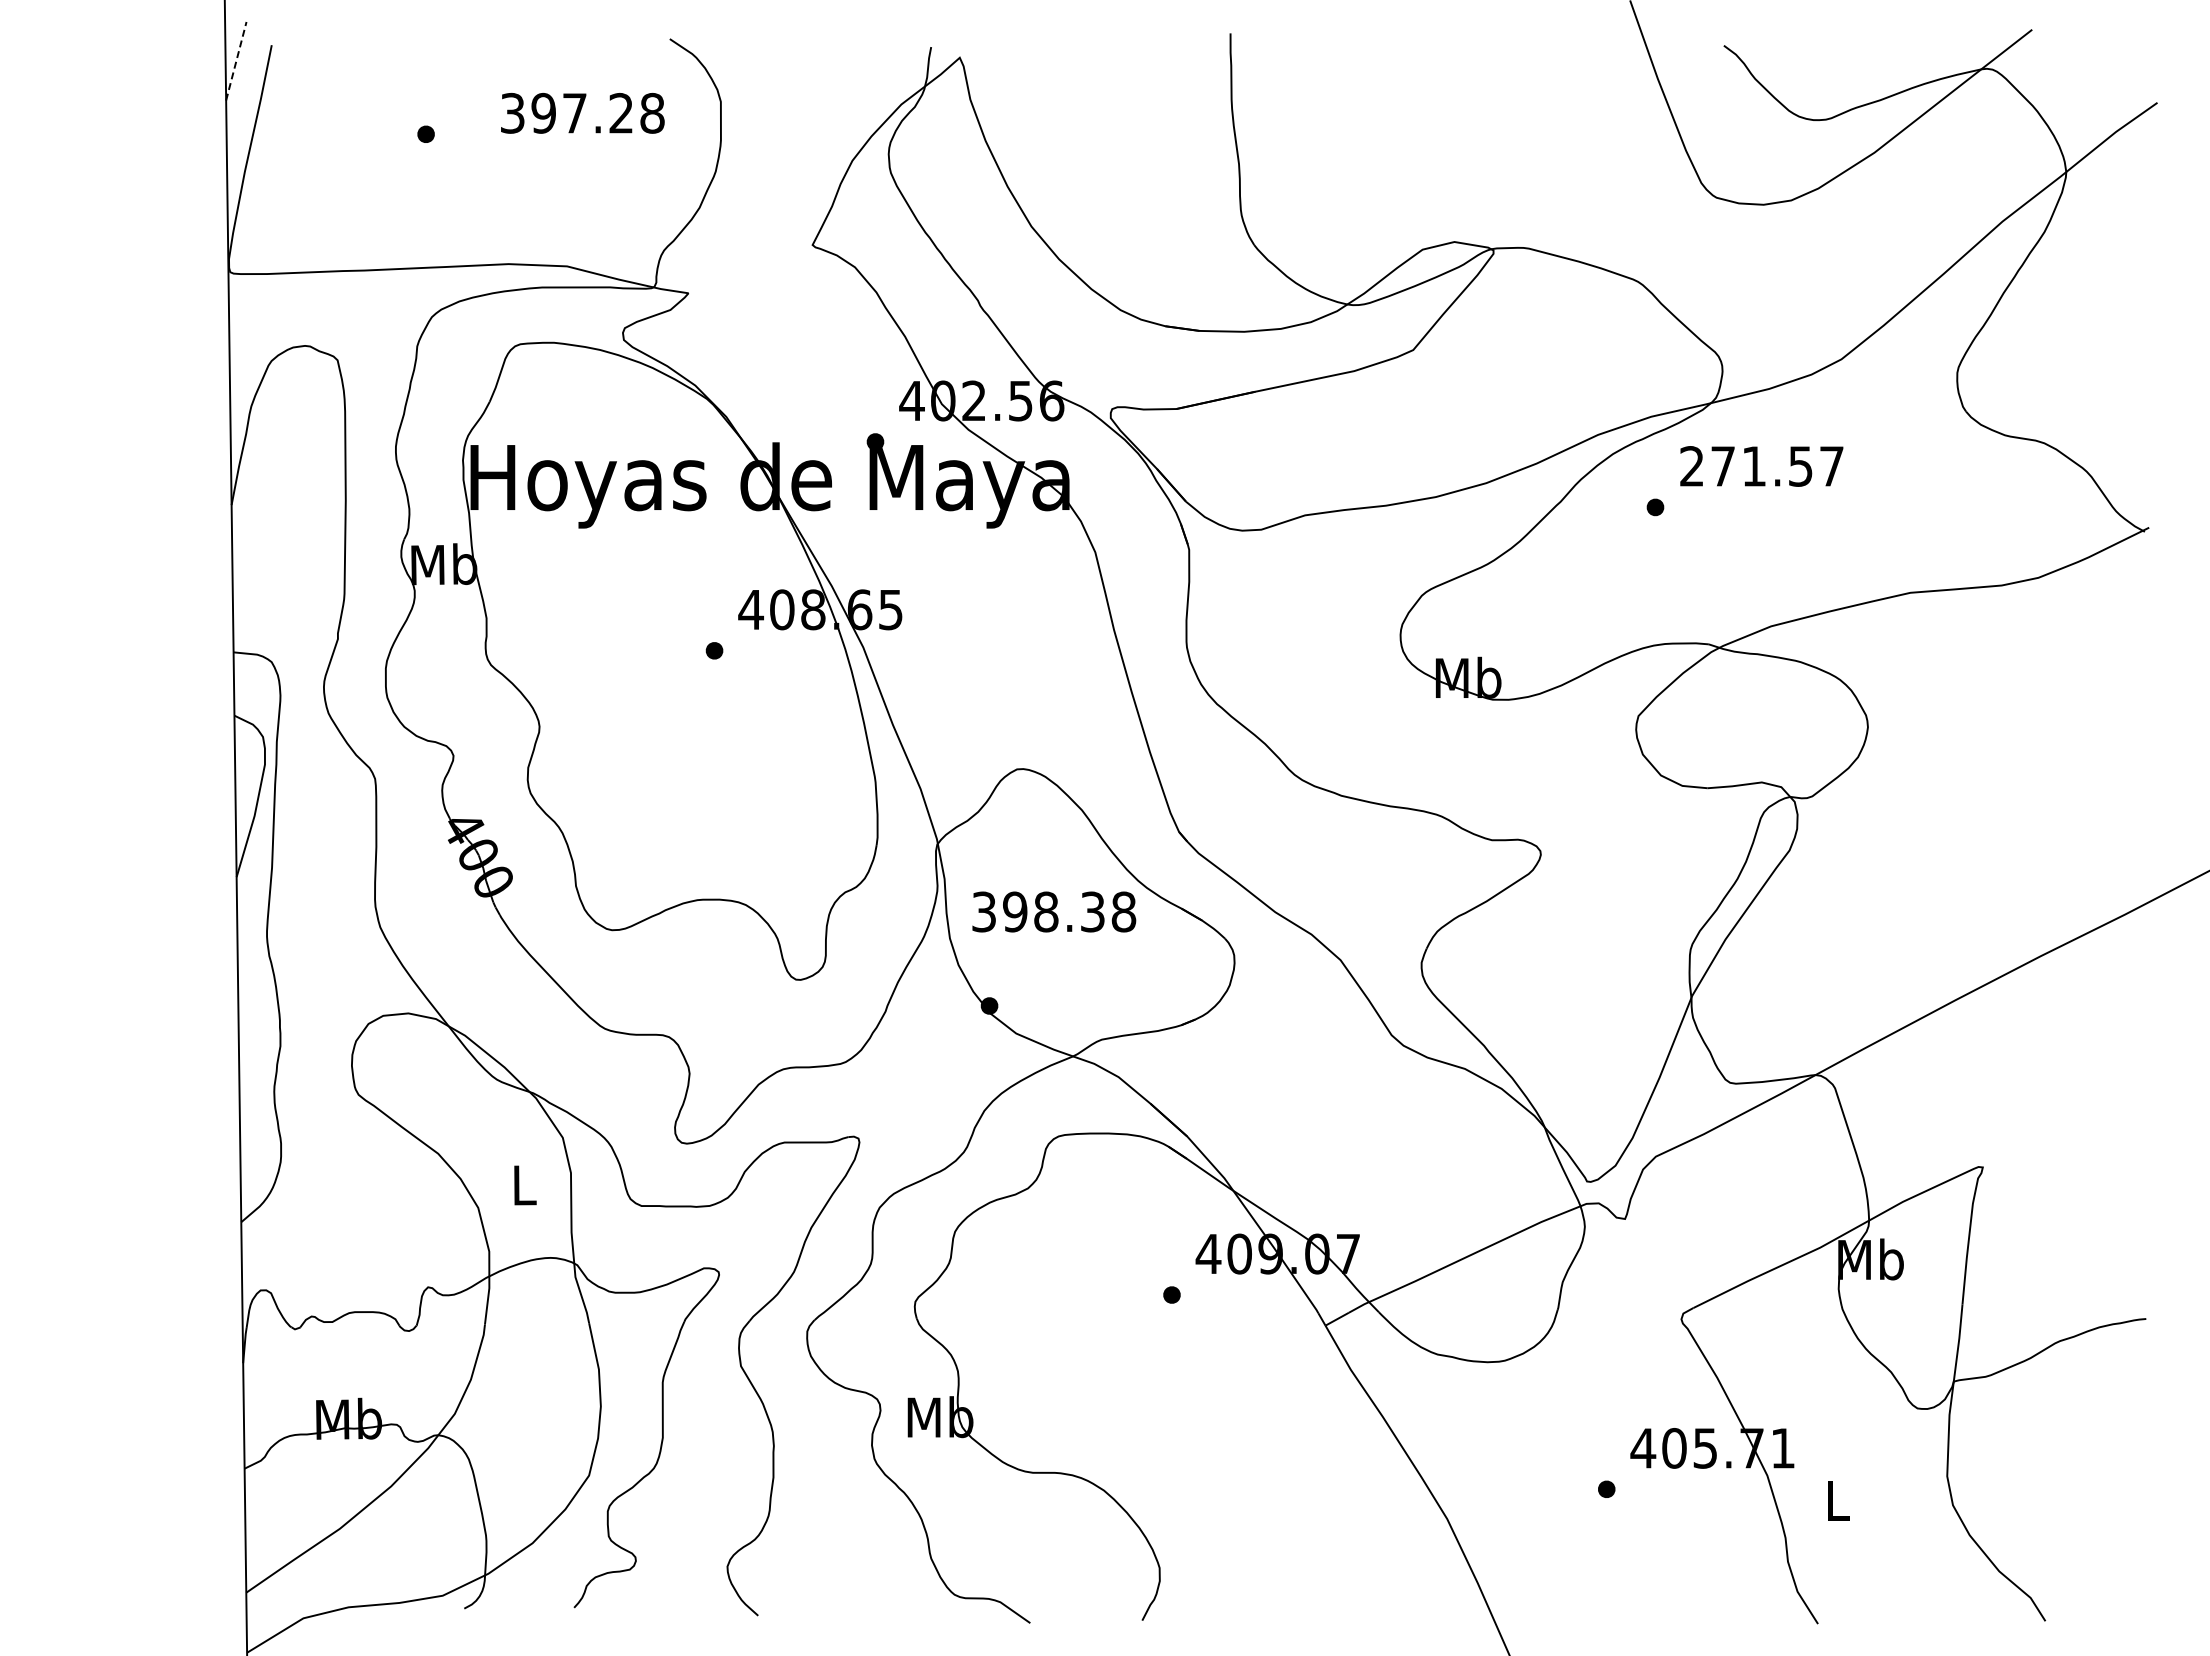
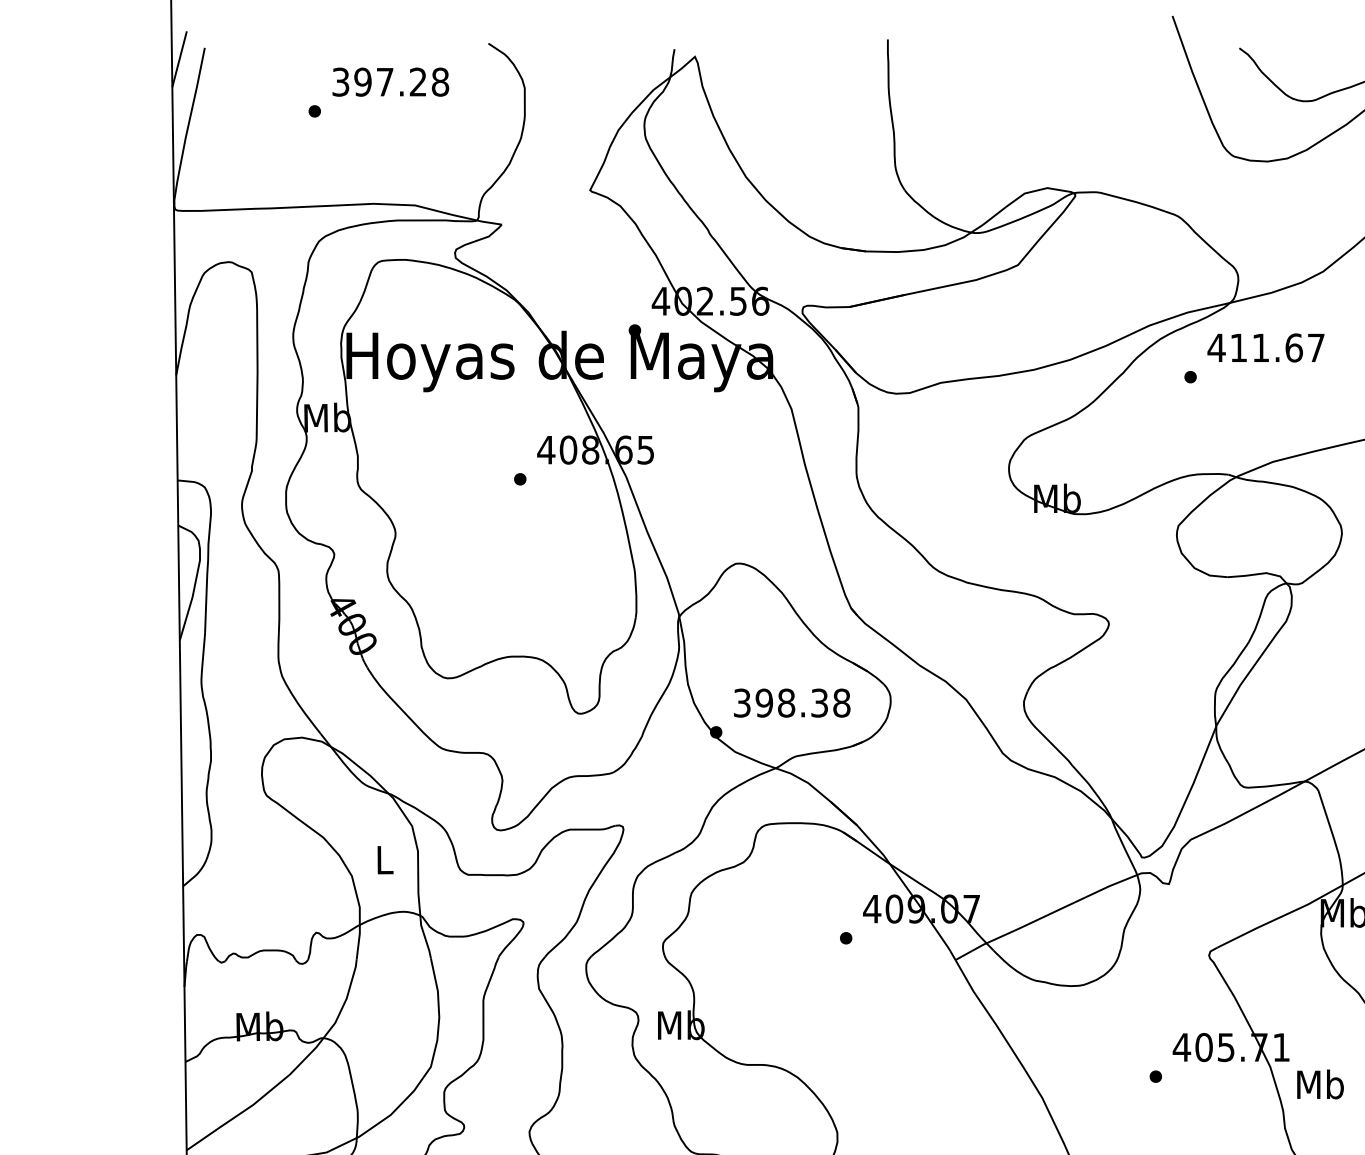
line: (236, 61) -> (179, 59), dashed -> solid
text: (582, 113) -> (390, 82), moved
text: (1746, 466) -> (1255, 348), 271.57 -> 411.67
text: (1054, 911) -> (792, 702), moved
text: (1837, 1500) -> (1320, 1084), L -> Mb

